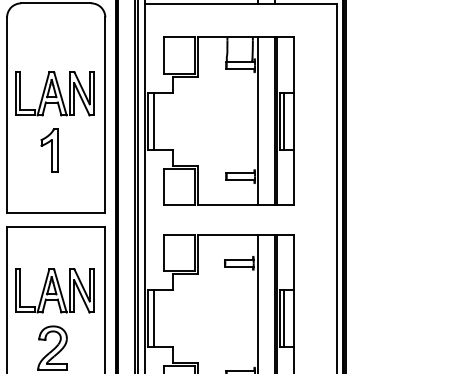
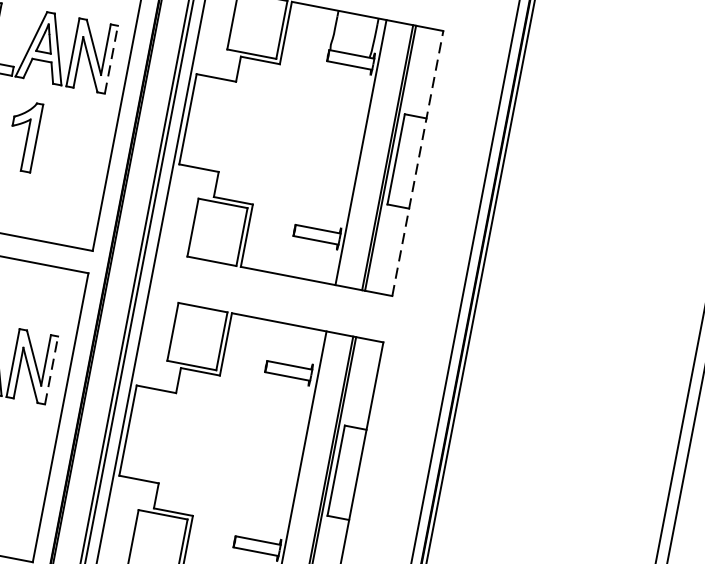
line: (94, 93) -> (111, 59), solid -> dashed
line: (153, 120) -> (196, 119), removed
line: (284, 120) -> (403, 159), removed
line: (293, 120) -> (417, 162), solid -> dashed
line: (94, 290) -> (52, 369), solid -> dashed
line: (153, 318) -> (136, 431), removed
line: (284, 318) -> (343, 471), removed

